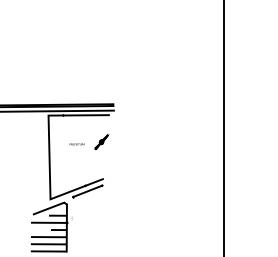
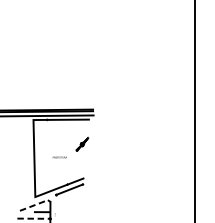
text: (76, 144) -> (59, 157), moved
line: (49, 208) -> (34, 205), solid -> dashed
line: (48, 222) -> (33, 218), solid -> dashed

